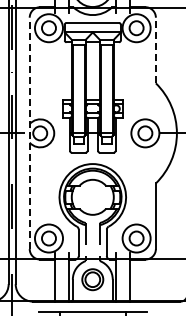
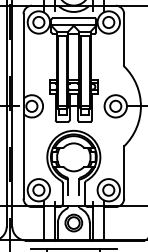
line: (155, 50) -> (123, 40), dashed -> solid
line: (29, 133) -> (23, 106), dashed -> solid

